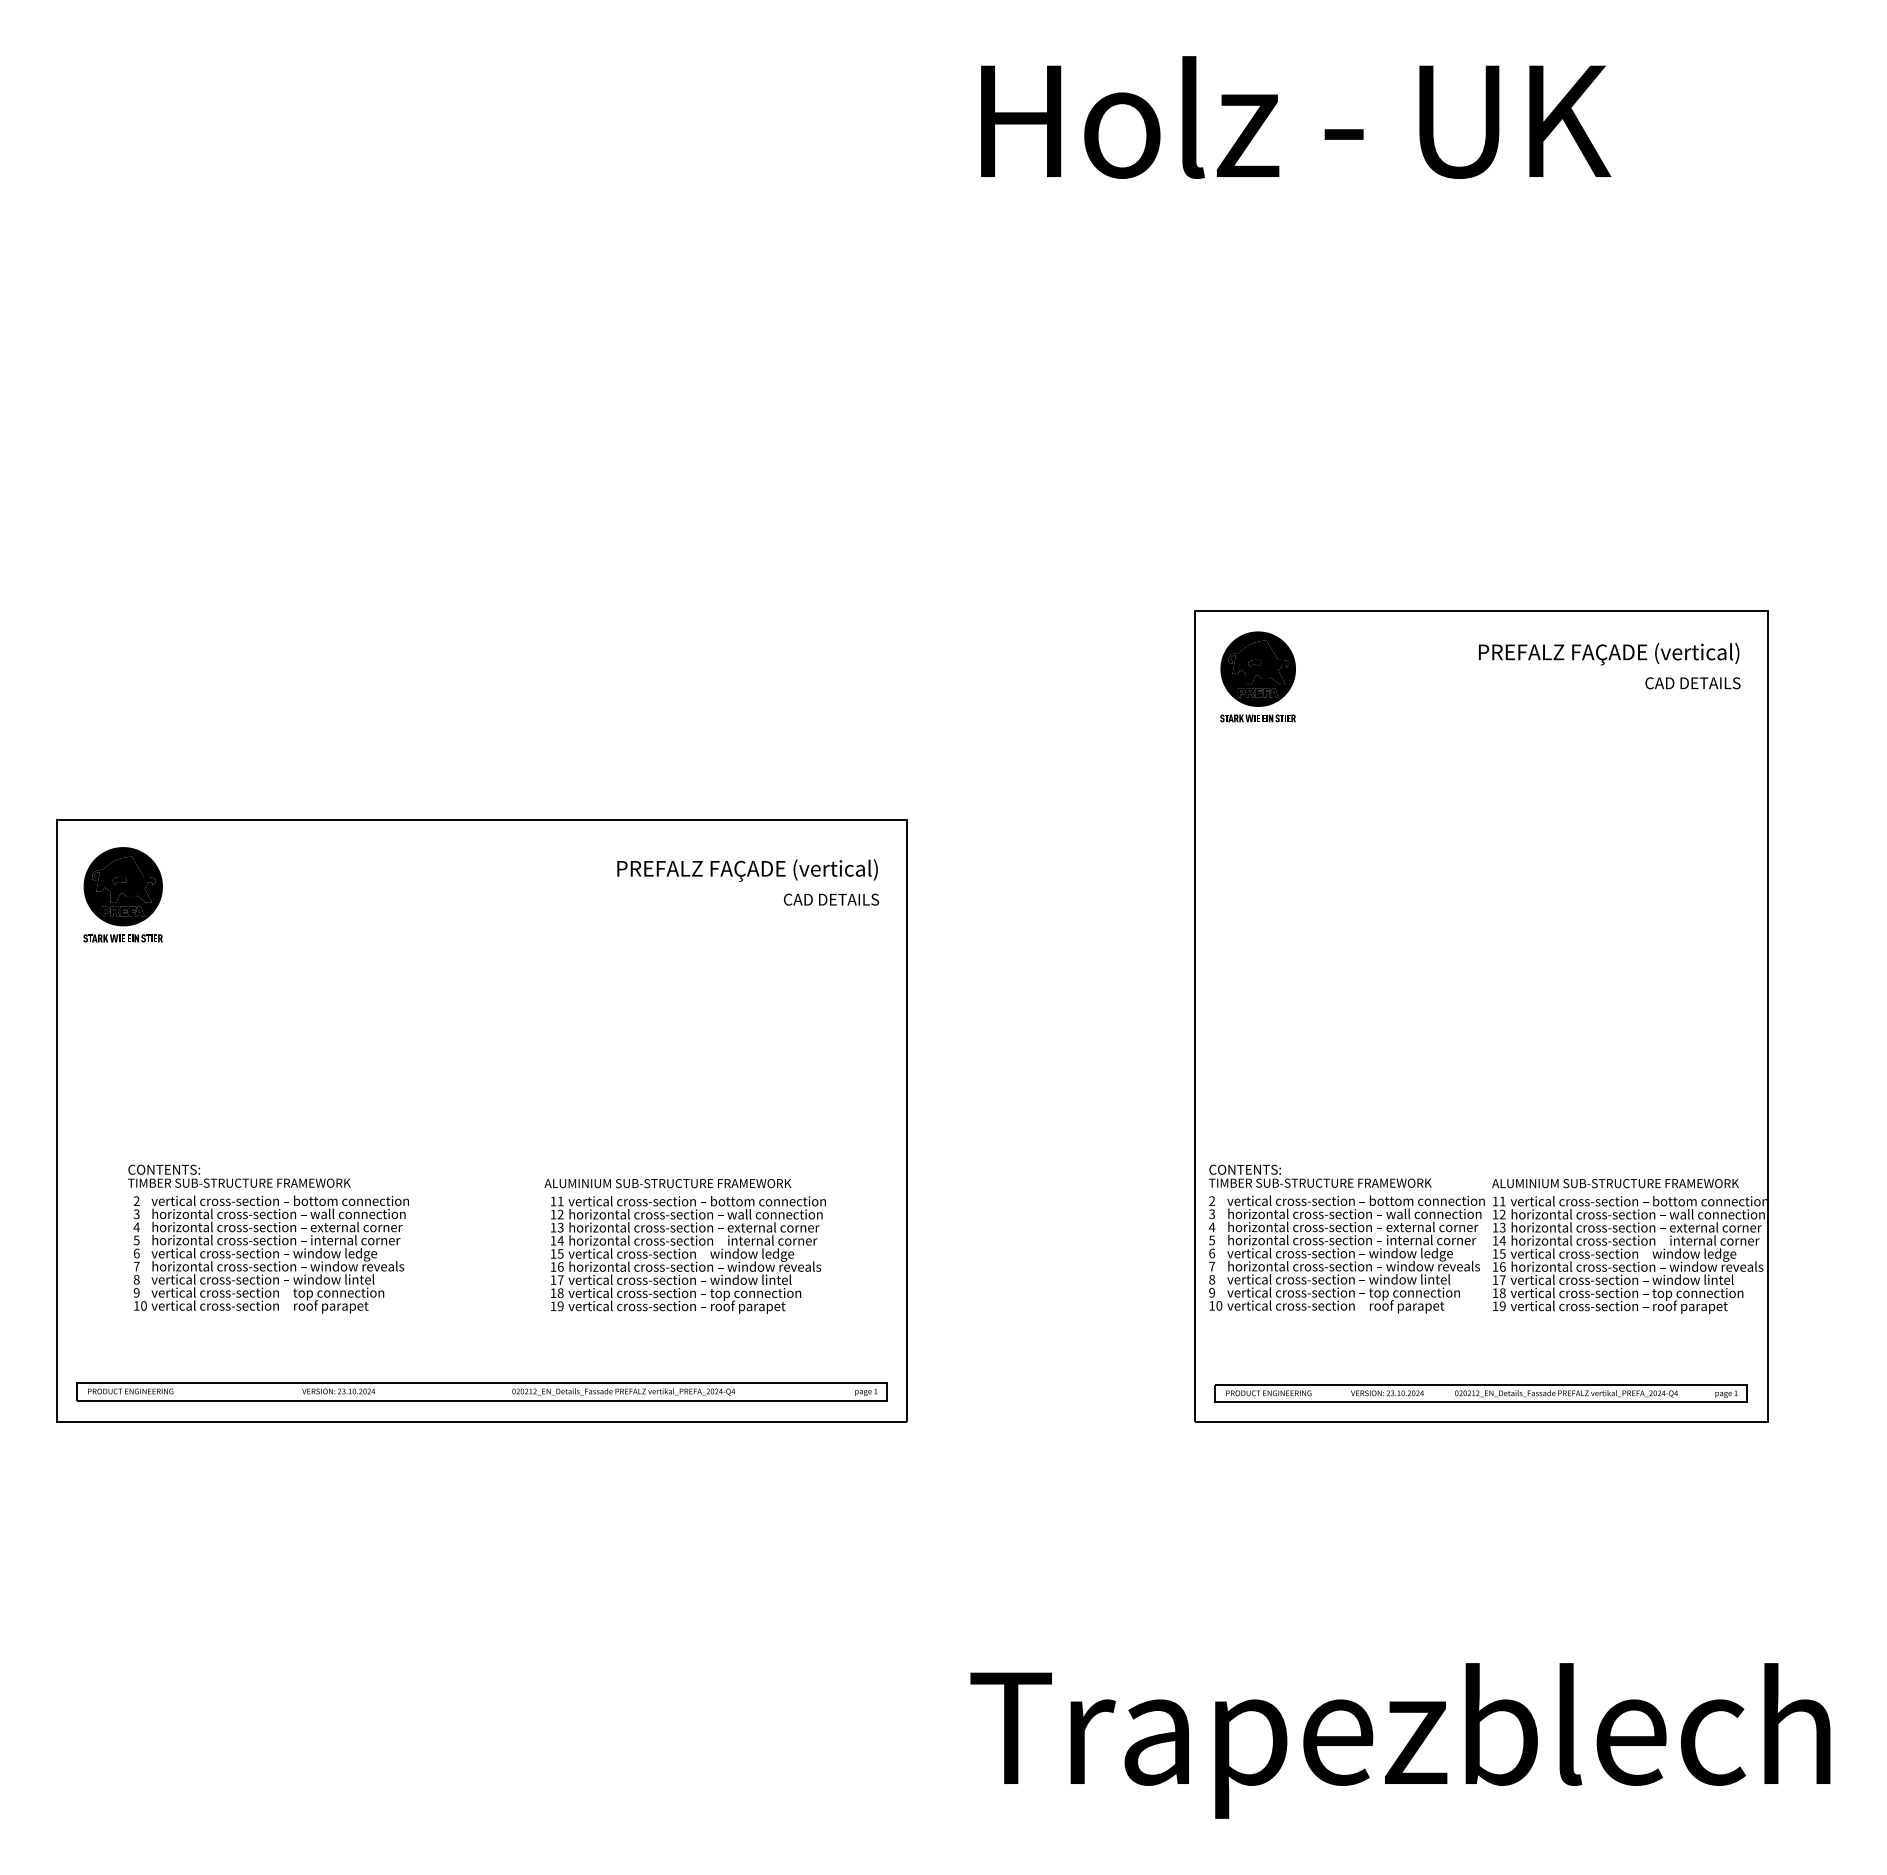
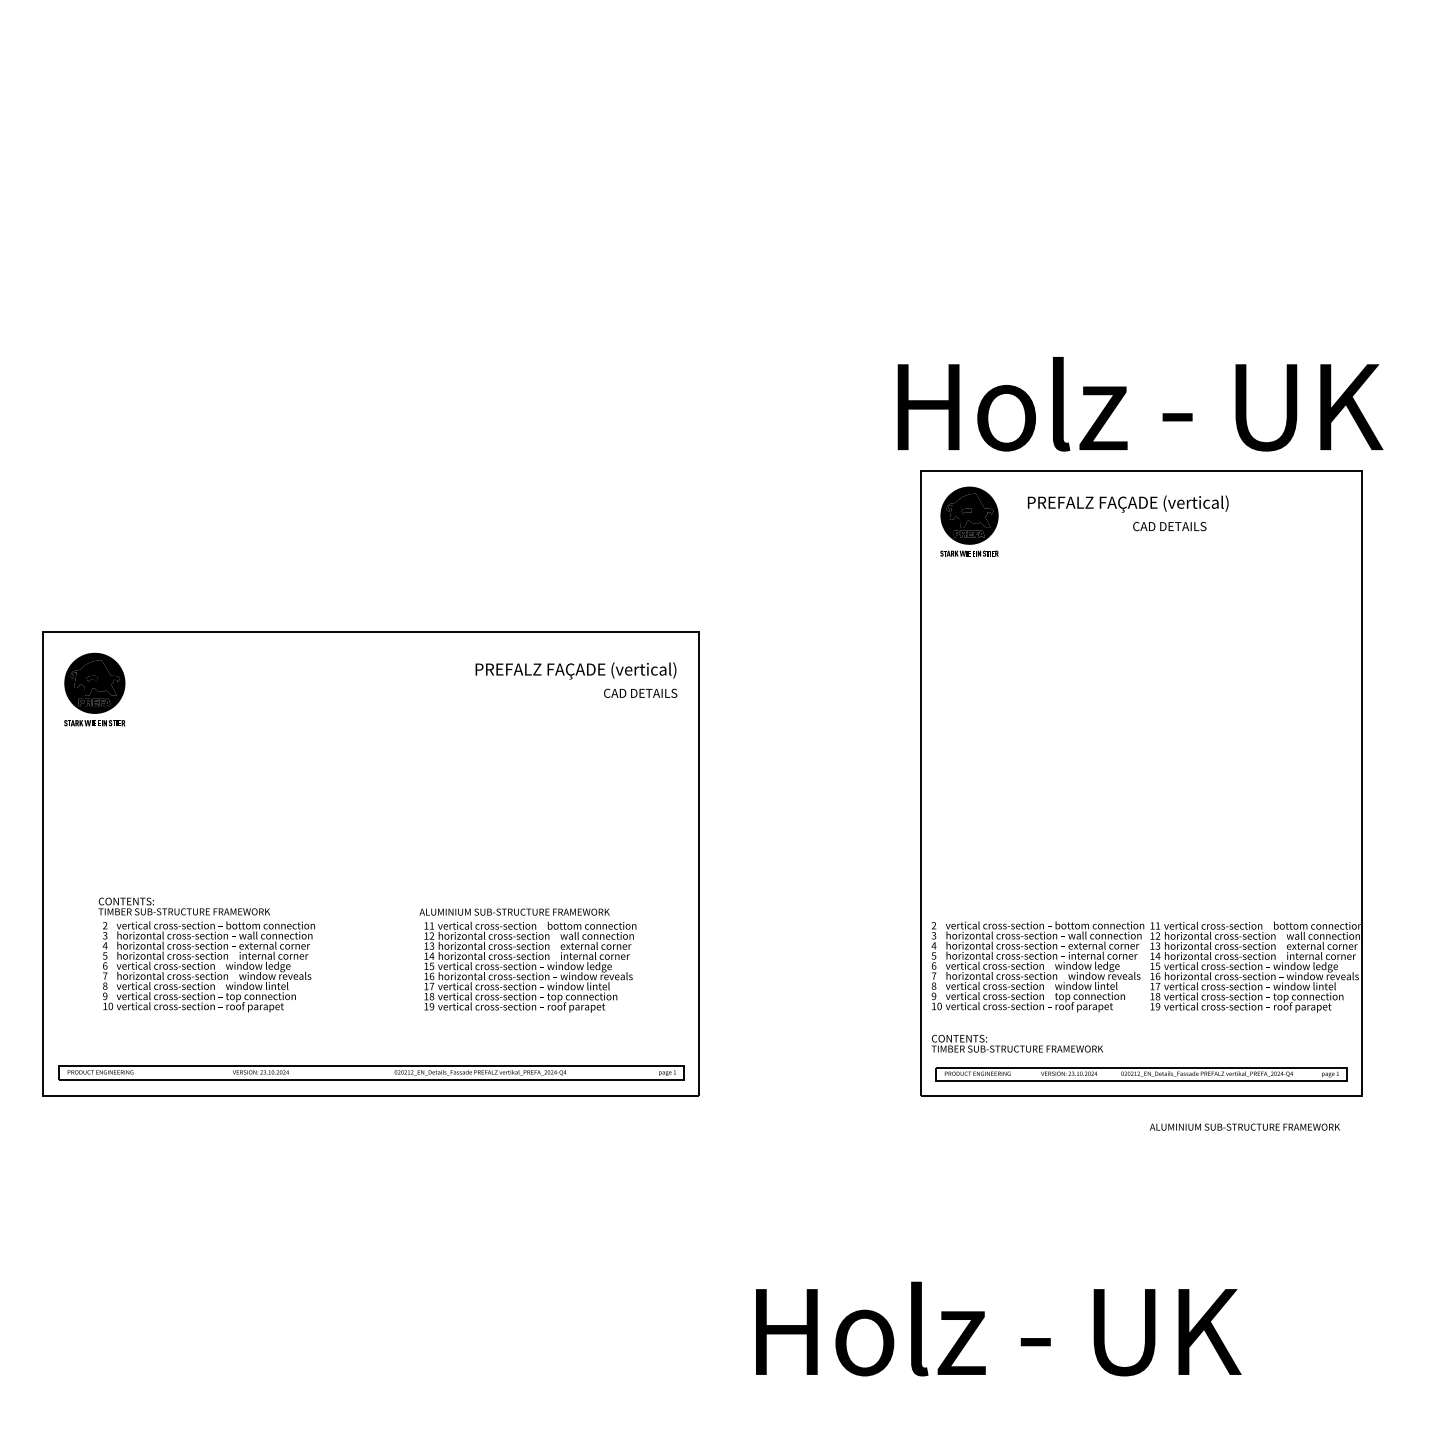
text: (1296, 117) -> (1140, 404), moved
text: (1609, 654) -> (1128, 504), moved
text: (1692, 683) -> (1169, 526), moved
text: (1320, 1175) -> (1017, 1043), moved
text: (1615, 1183) -> (1244, 1127), moved
text: (1400, 1740) -> (1079, 1341), Trapezblech -> Holz - UK

